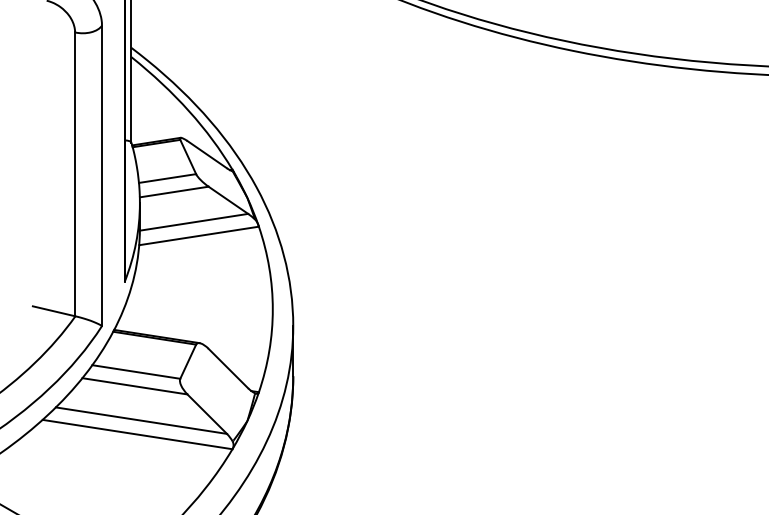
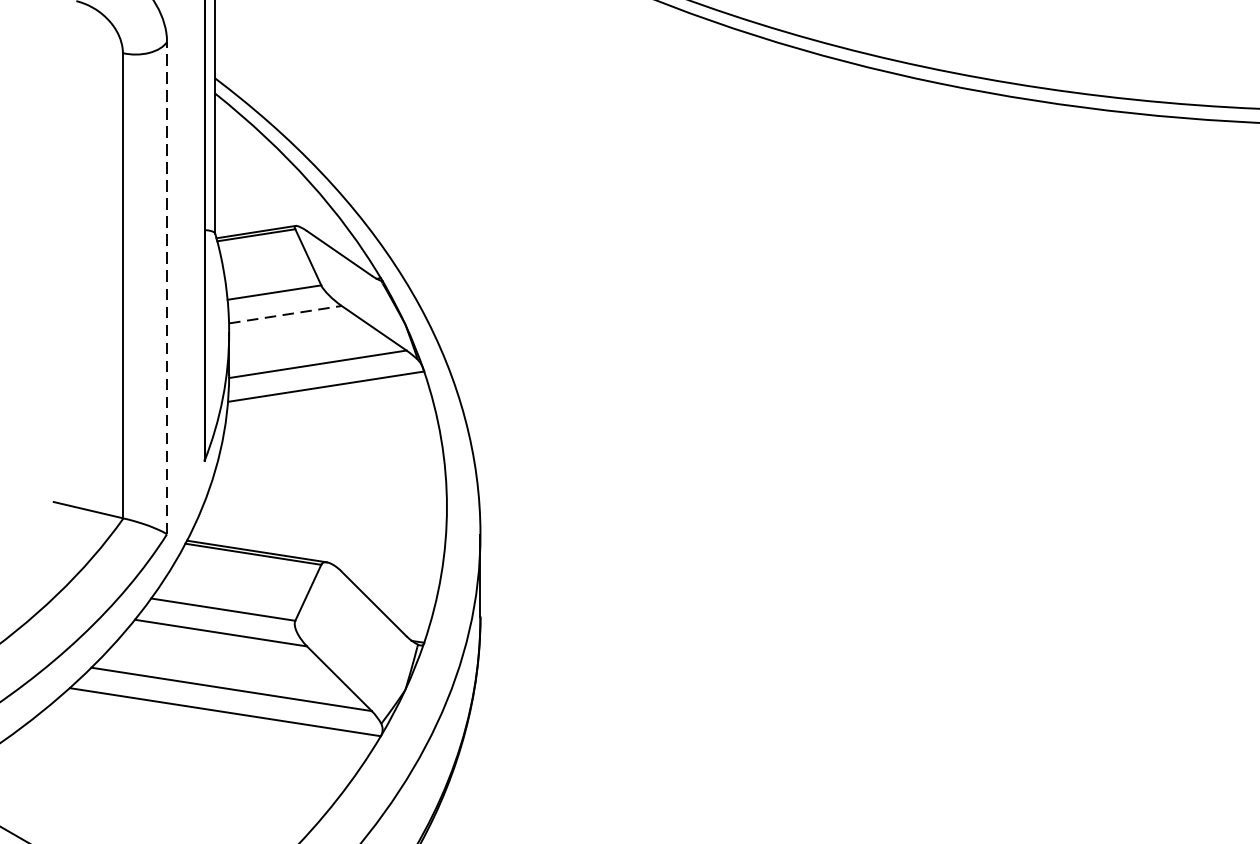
line: (102, 175) -> (167, 287), solid -> dashed
line: (174, 192) -> (285, 315), solid -> dashed

